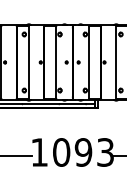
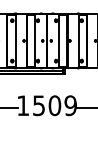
text: (83, 152) -> (54, 105), 1093 -> 1509

